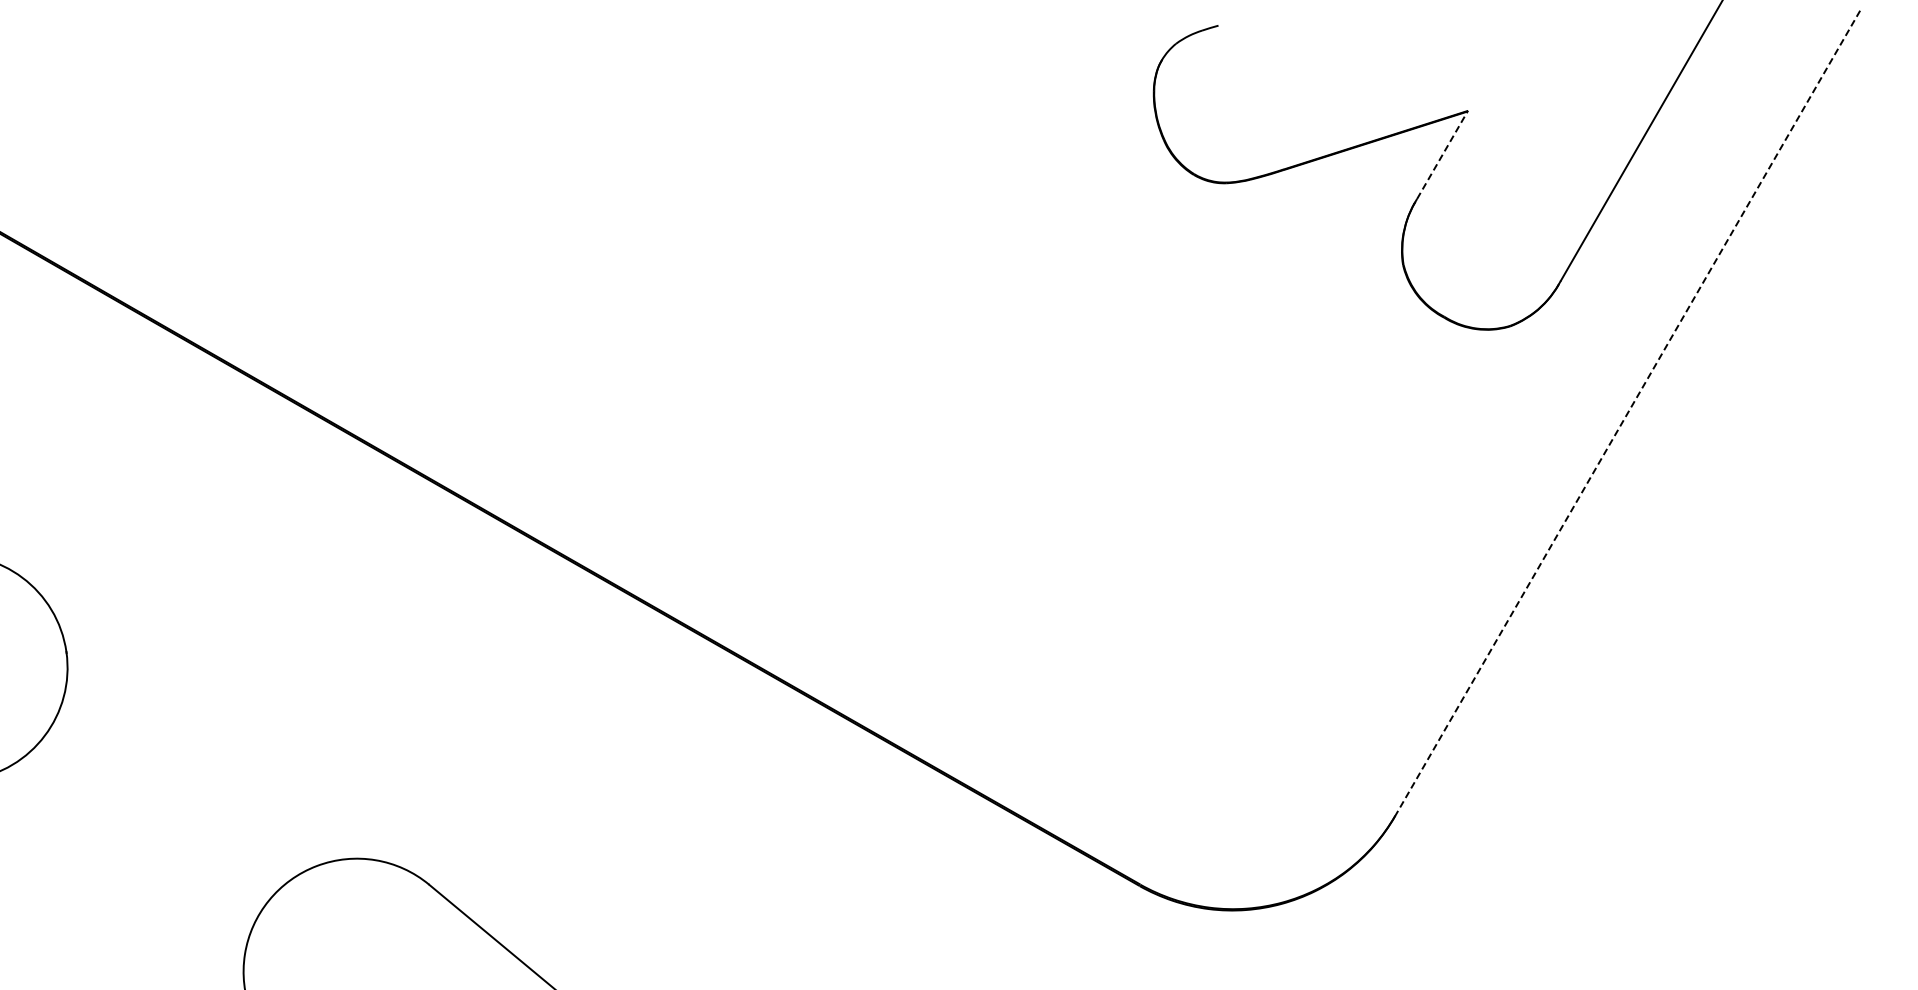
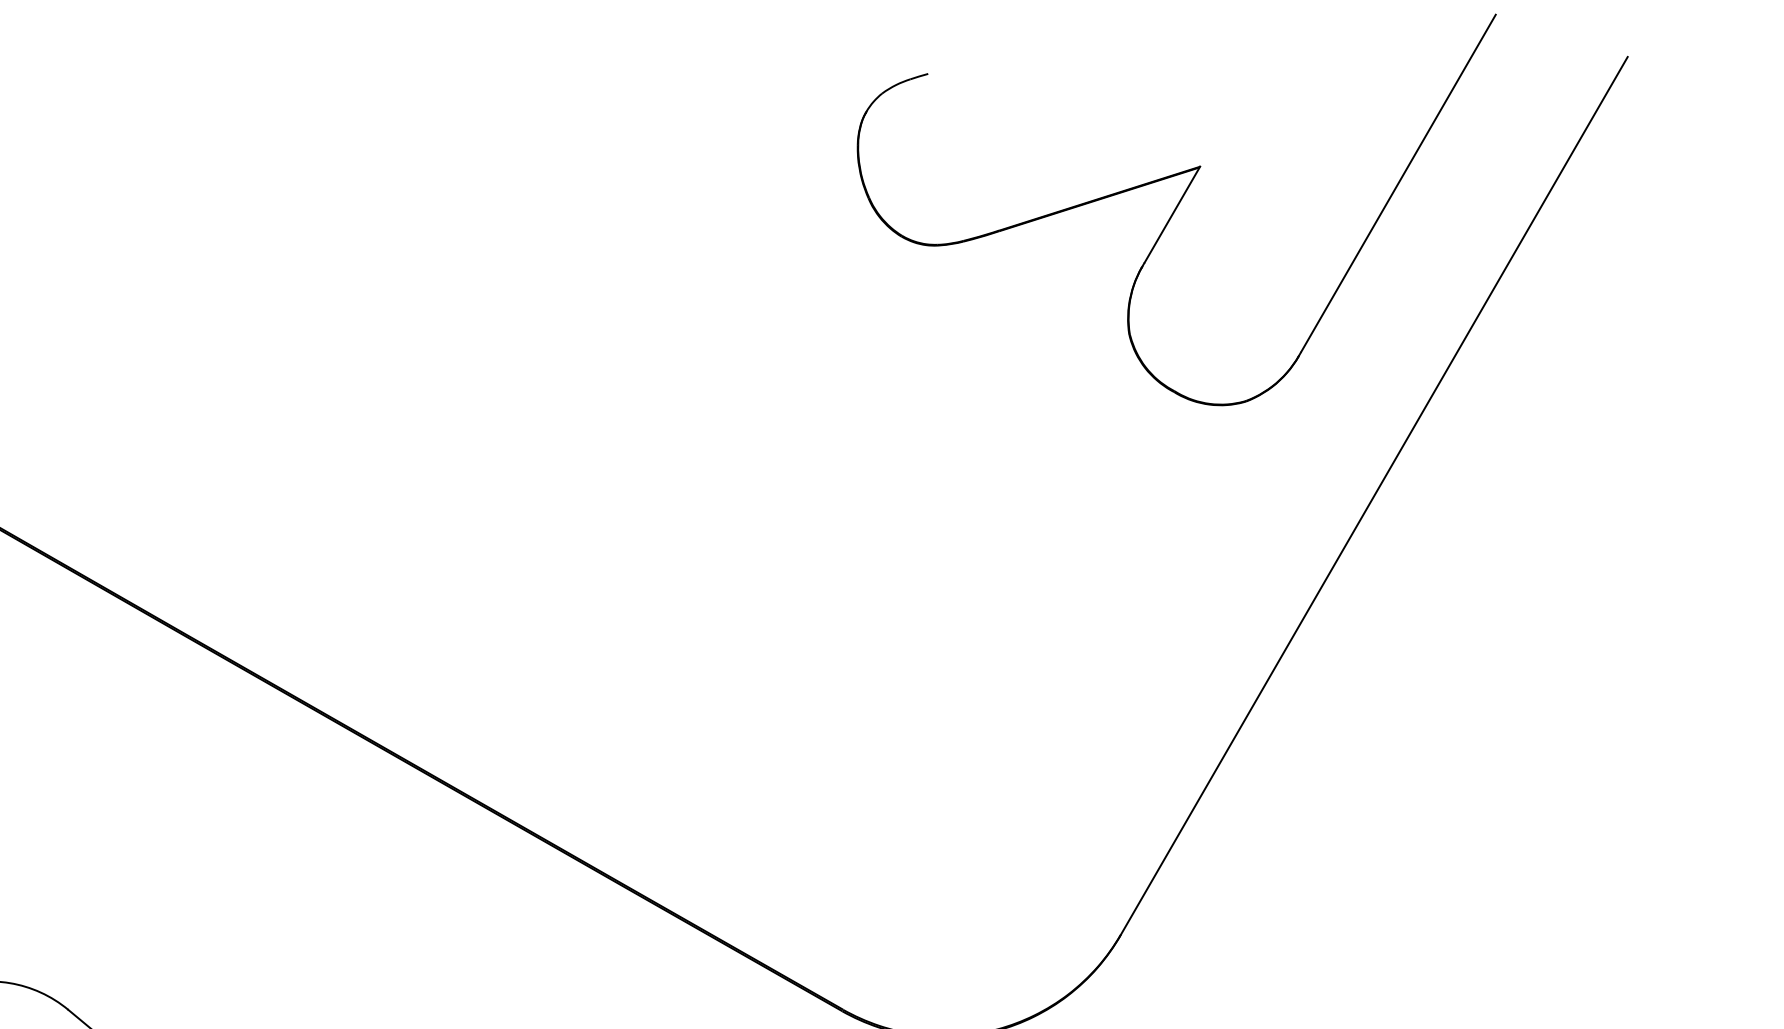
line: (1442, 154) -> (1172, 214), dashed -> solid
line: (1627, 413) -> (1373, 496), dashed -> solid

